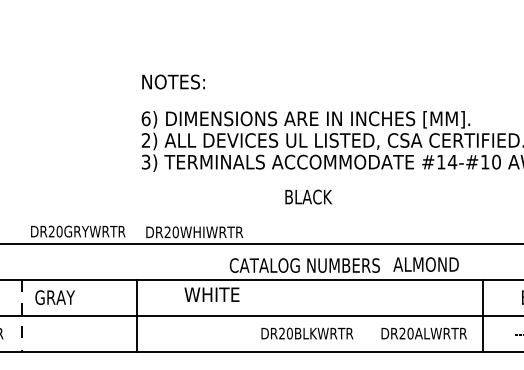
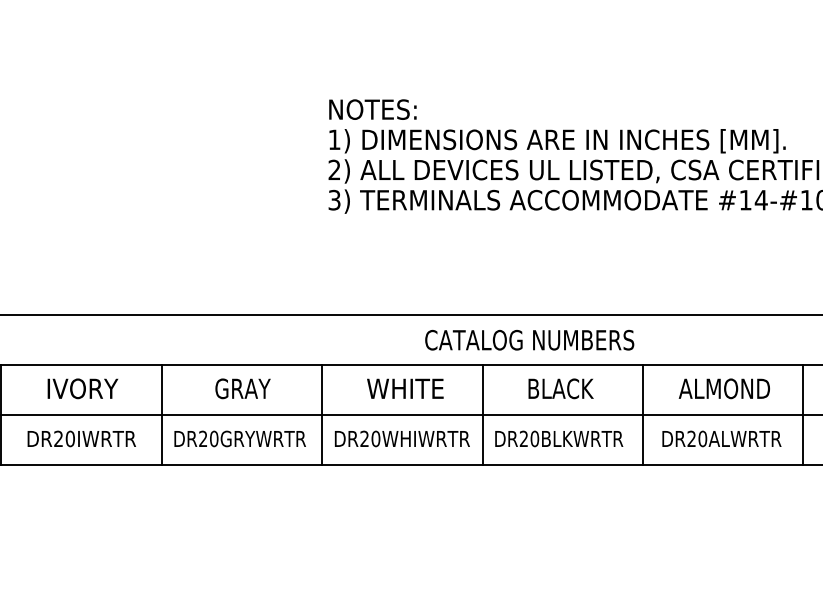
text: (173, 81) -> (372, 109), moved
text: (146, 118) -> (334, 139), 6) -> 1)
text: (308, 196) -> (560, 388), moved
text: (77, 231) -> (239, 438), moved
text: (194, 232) -> (402, 438), moved
text: (425, 264) -> (723, 388), moved
text: (304, 265) -> (529, 339), moved
text: (212, 294) -> (405, 388), moved
text: (54, 297) -> (242, 388), moved
line: (21, 316) -> (161, 415), dashed -> solid
line: (252, 316) -> (482, 414), added
line: (367, 316) -> (643, 414), added

